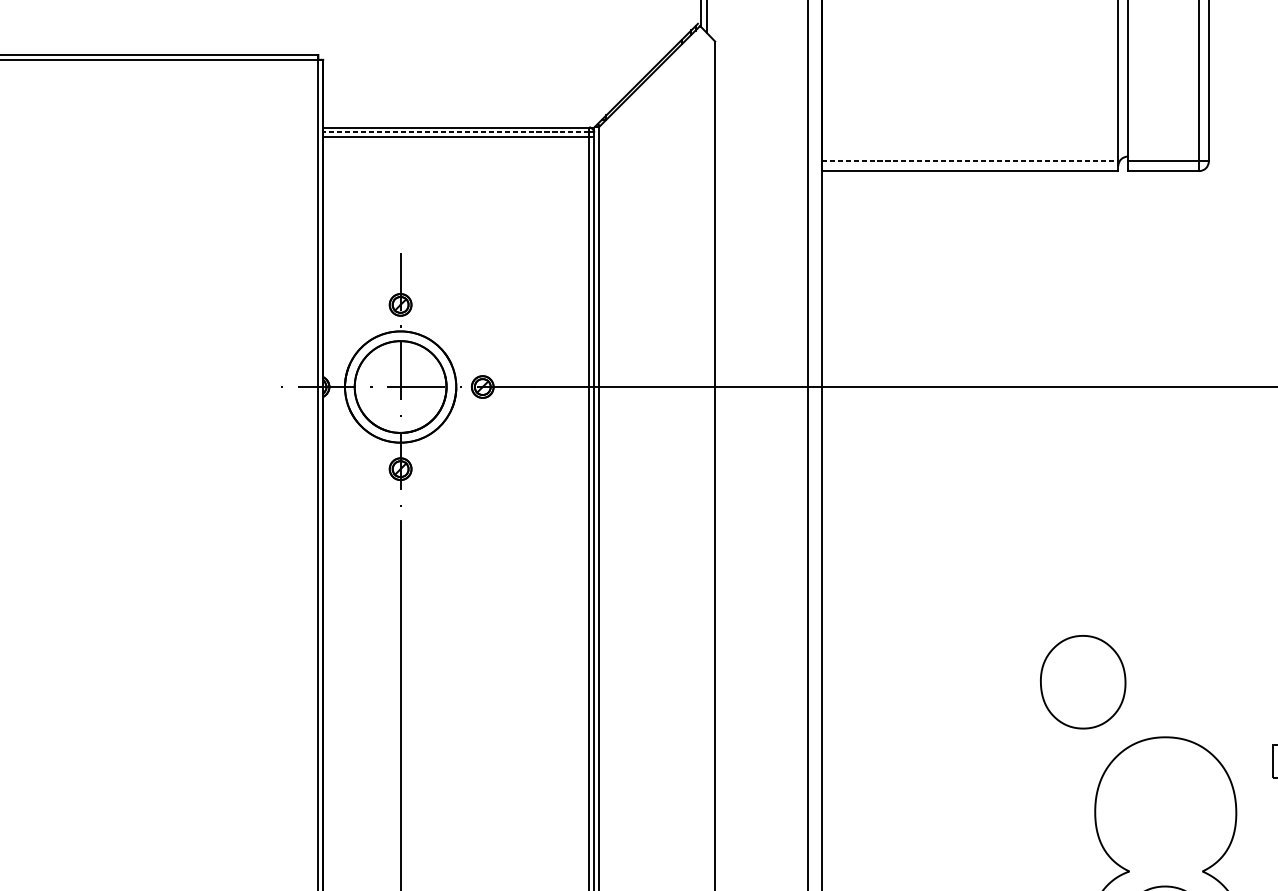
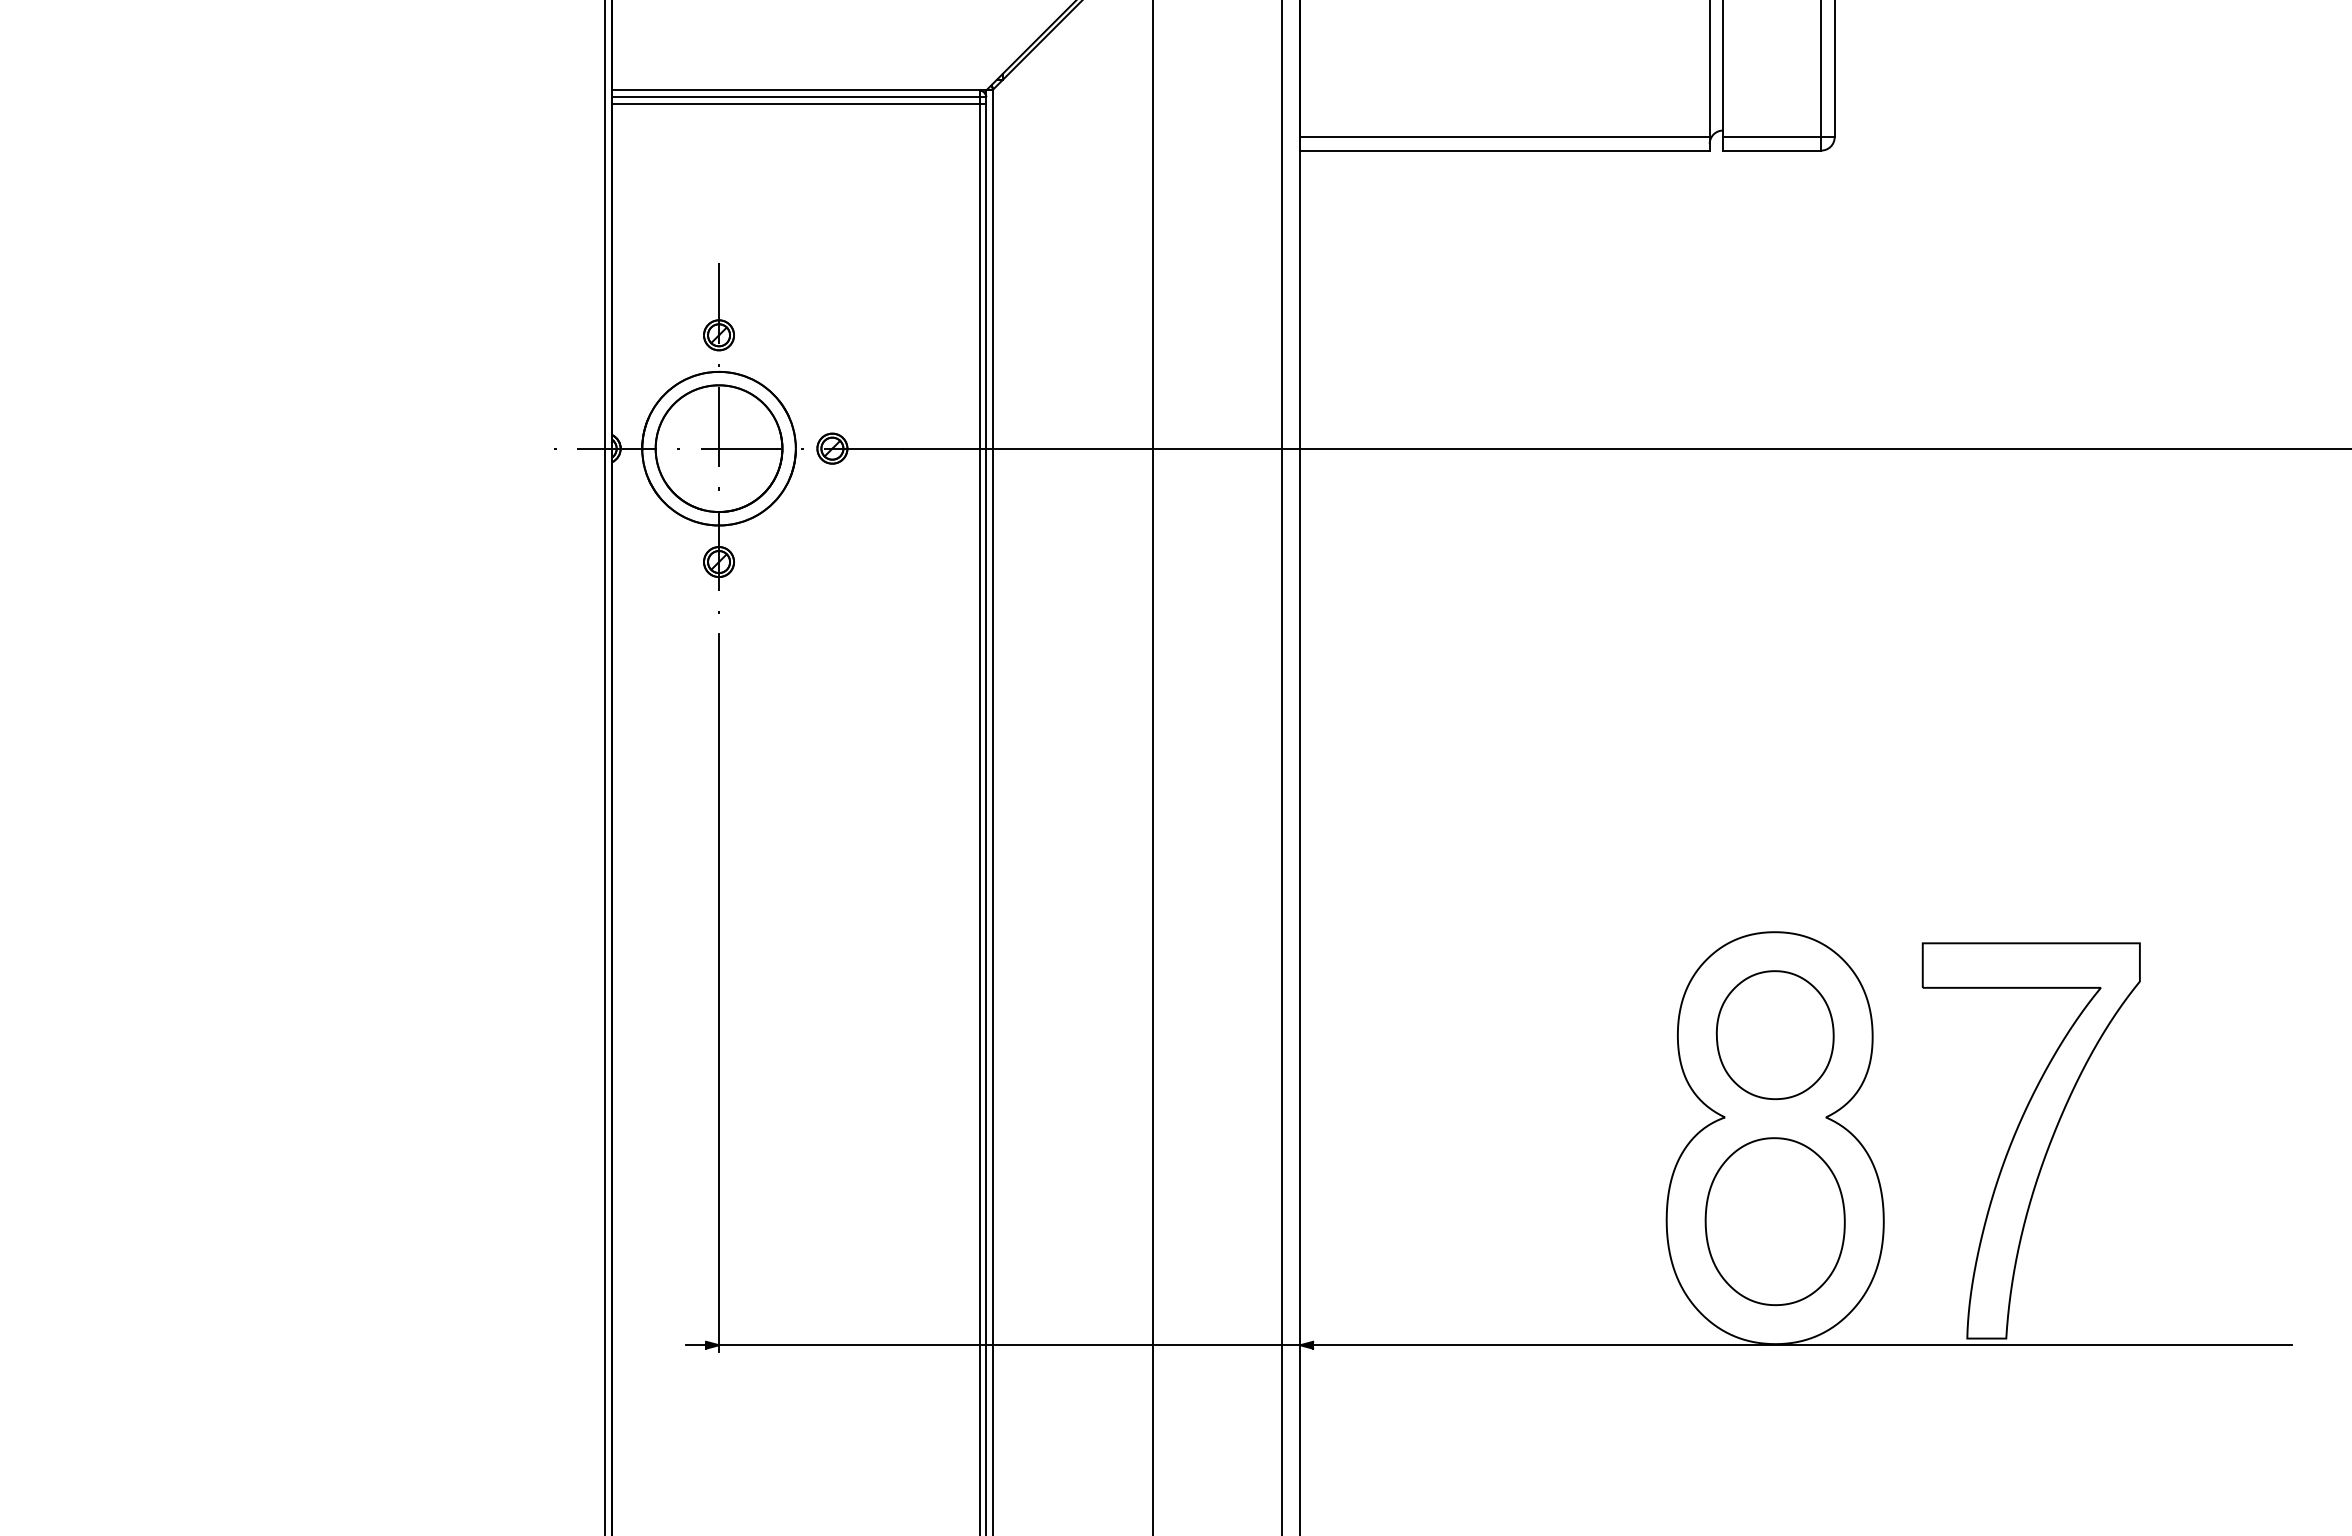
line: (456, 132) -> (795, 97), dashed -> solid
line: (969, 161) -> (1504, 137), dashed -> solid
part: (1082, 682) -> (1774, 1035), moved

